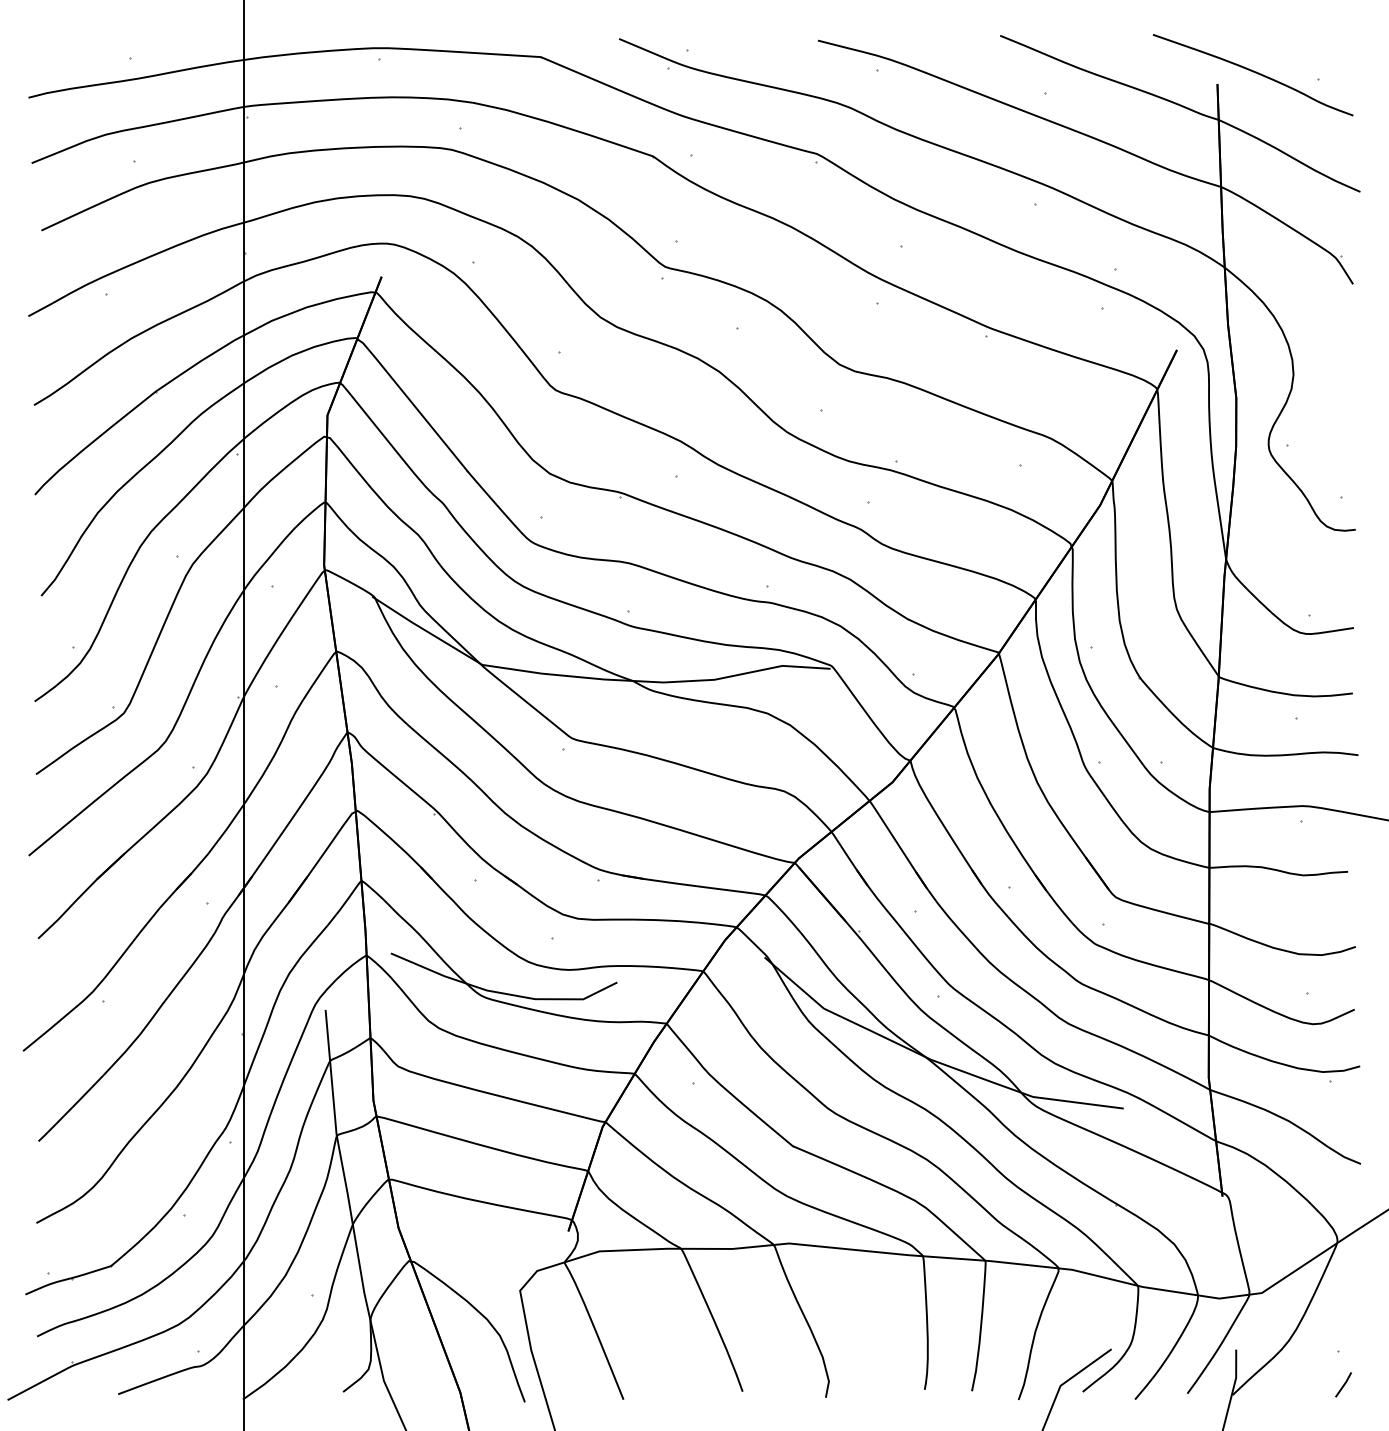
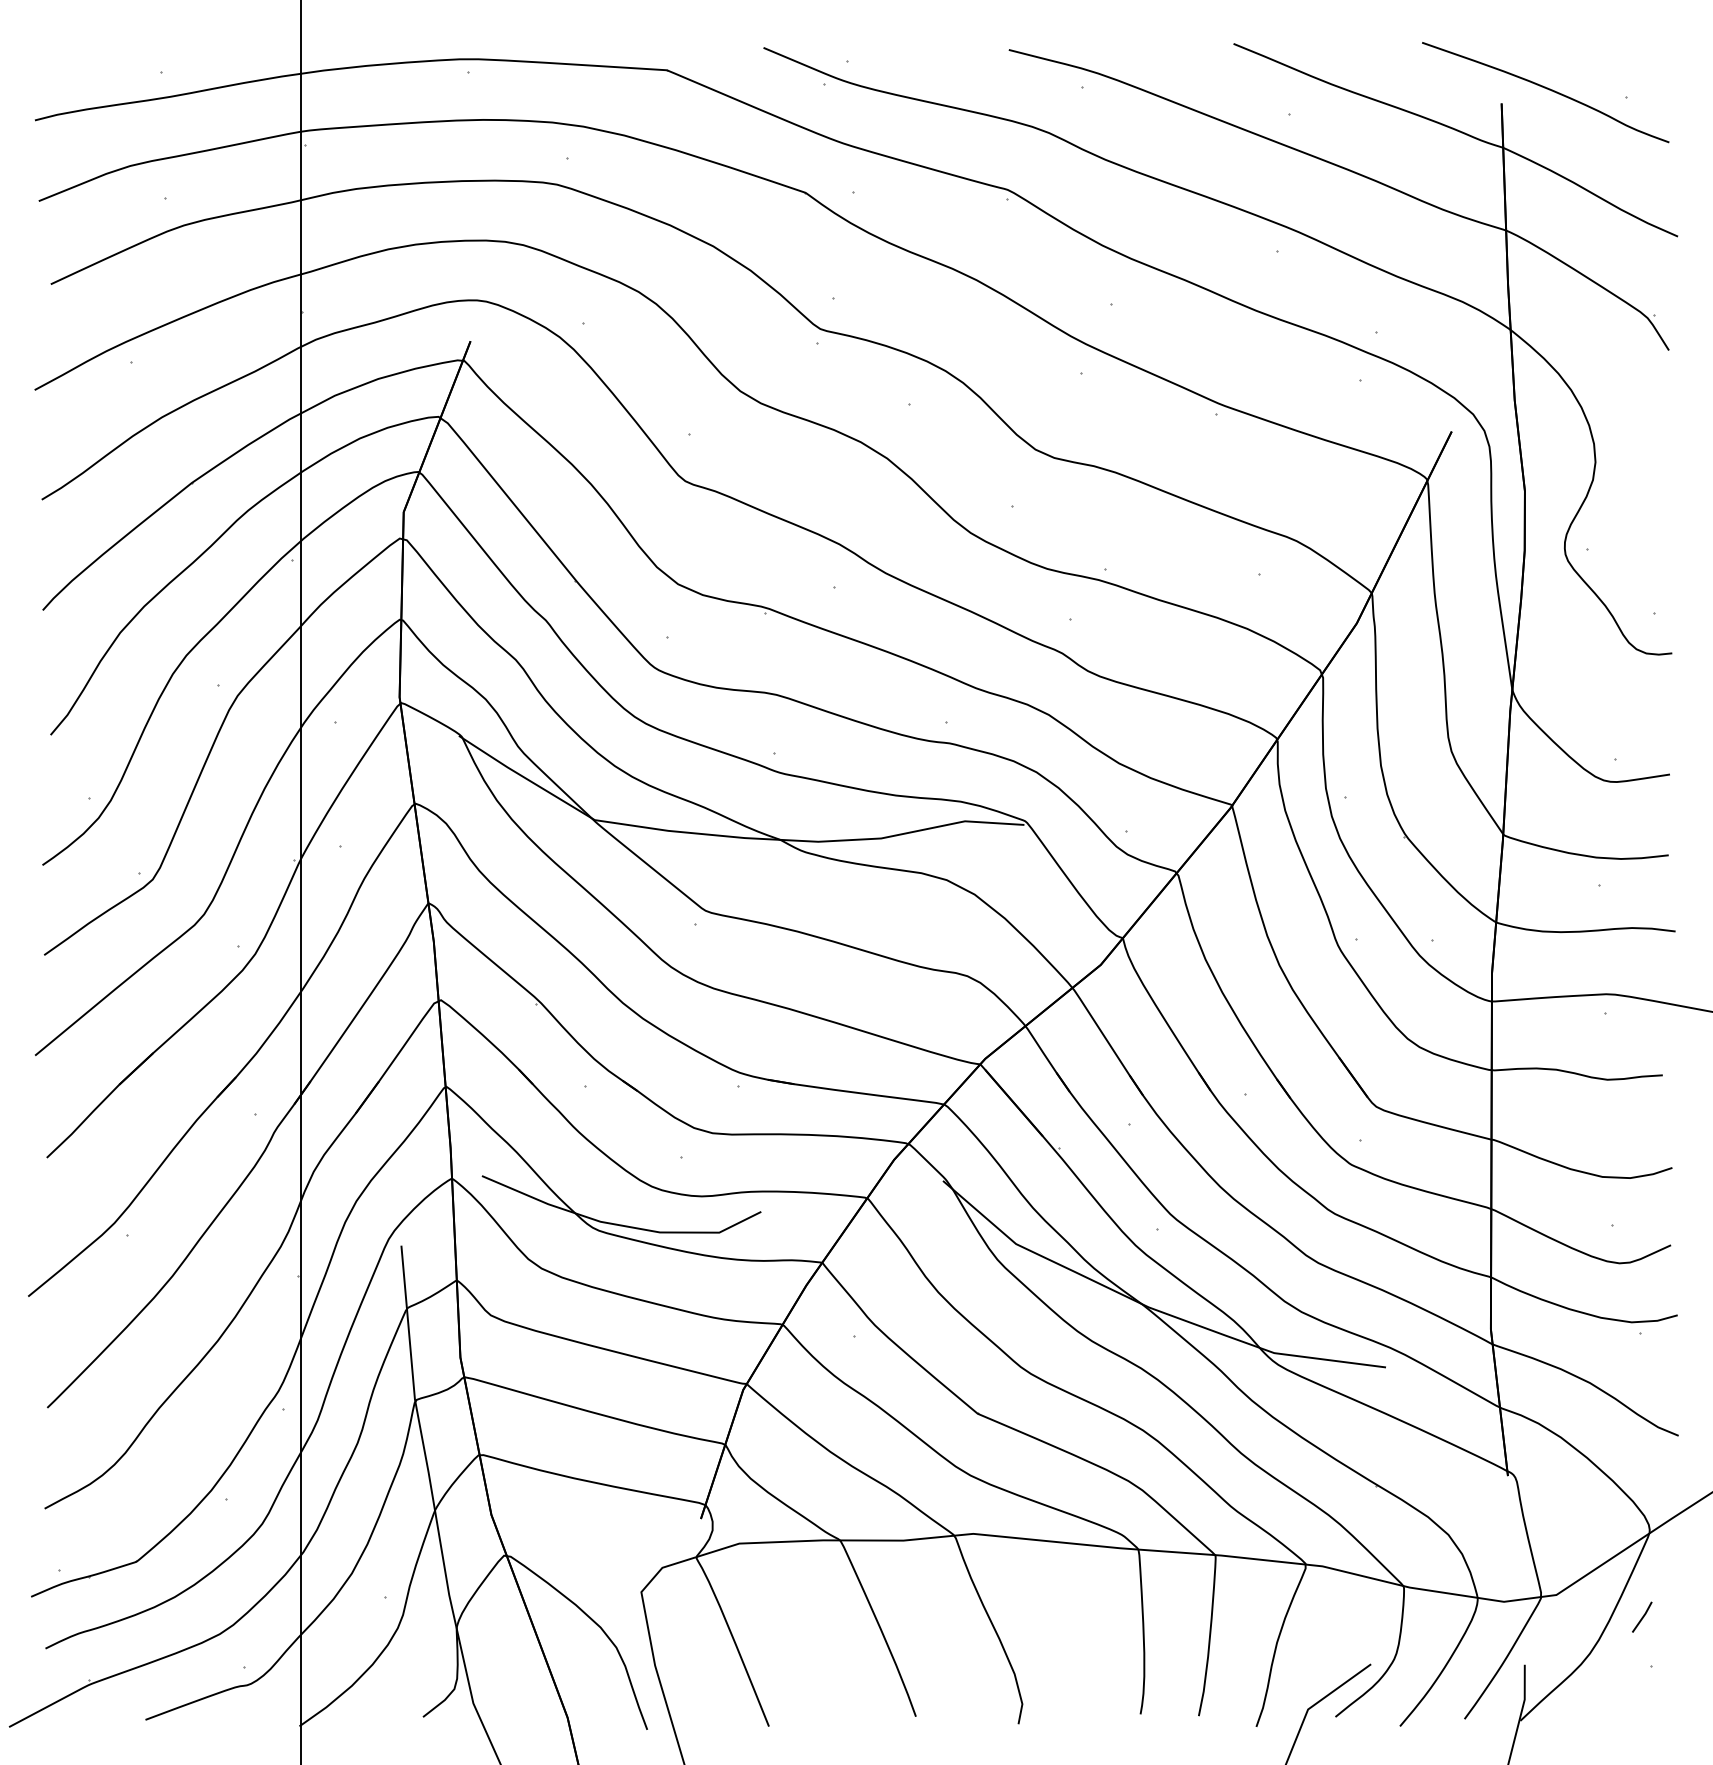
line: (1343, 1384) -> (1642, 1616), moved

